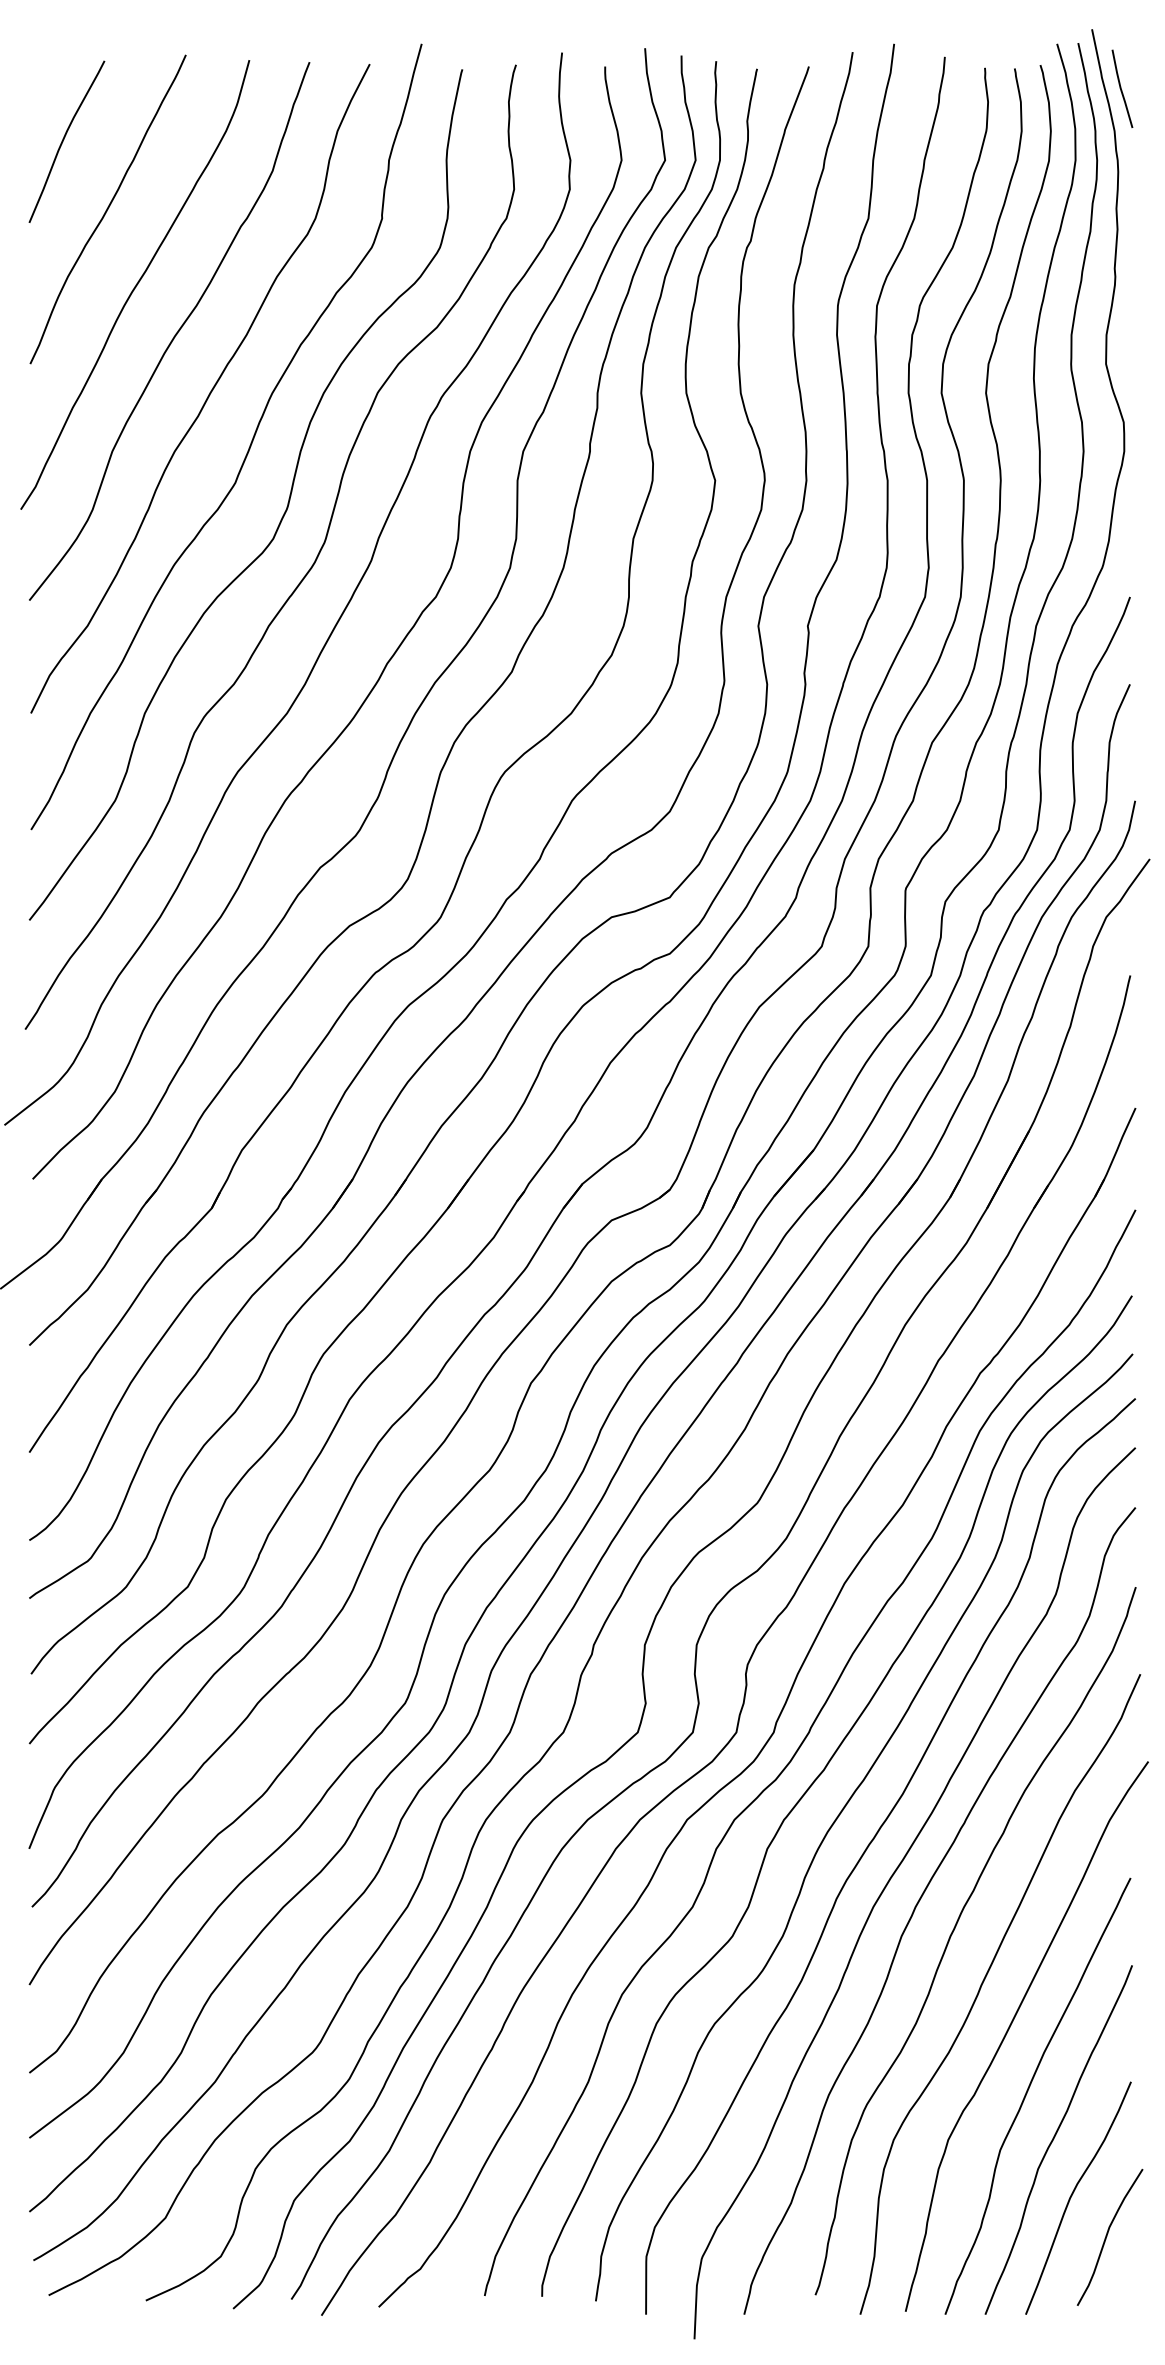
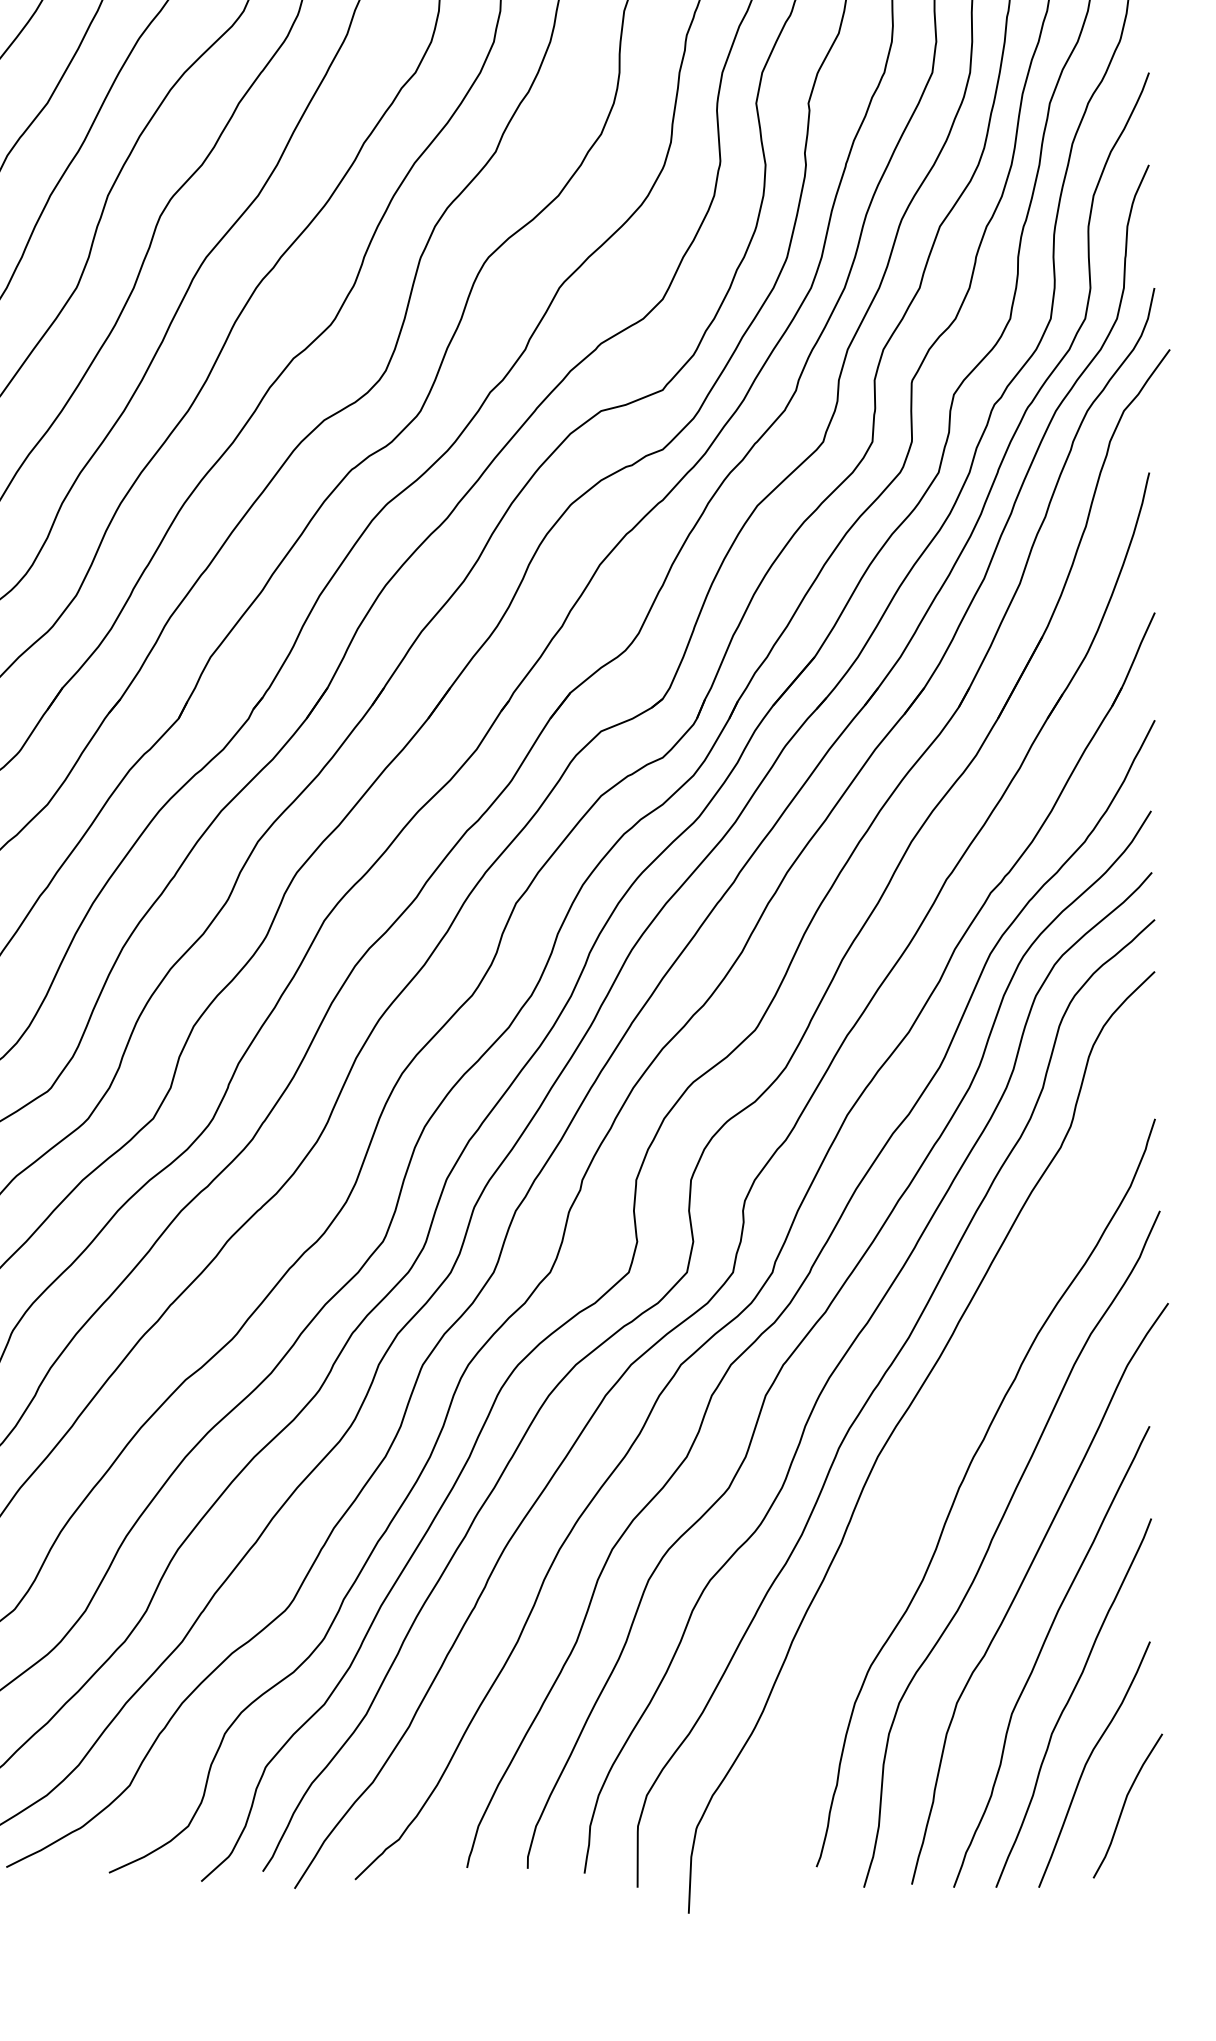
curve: (922, 1897) -> (929, 1446), removed

